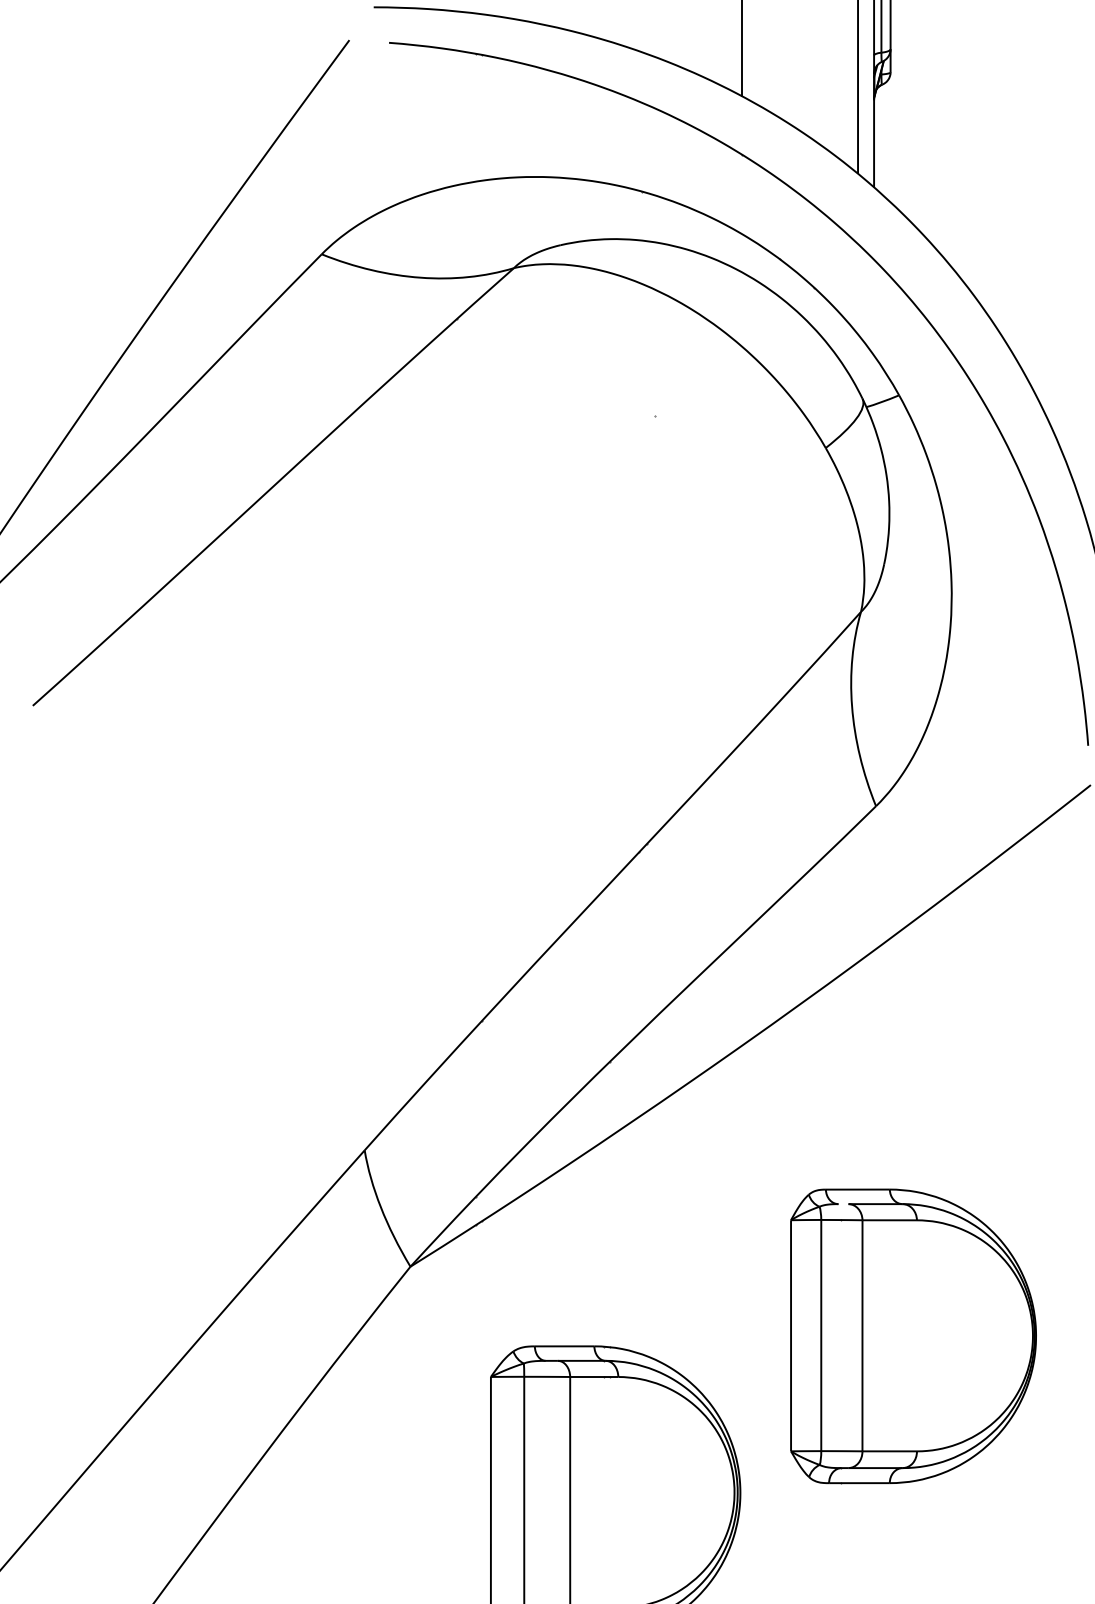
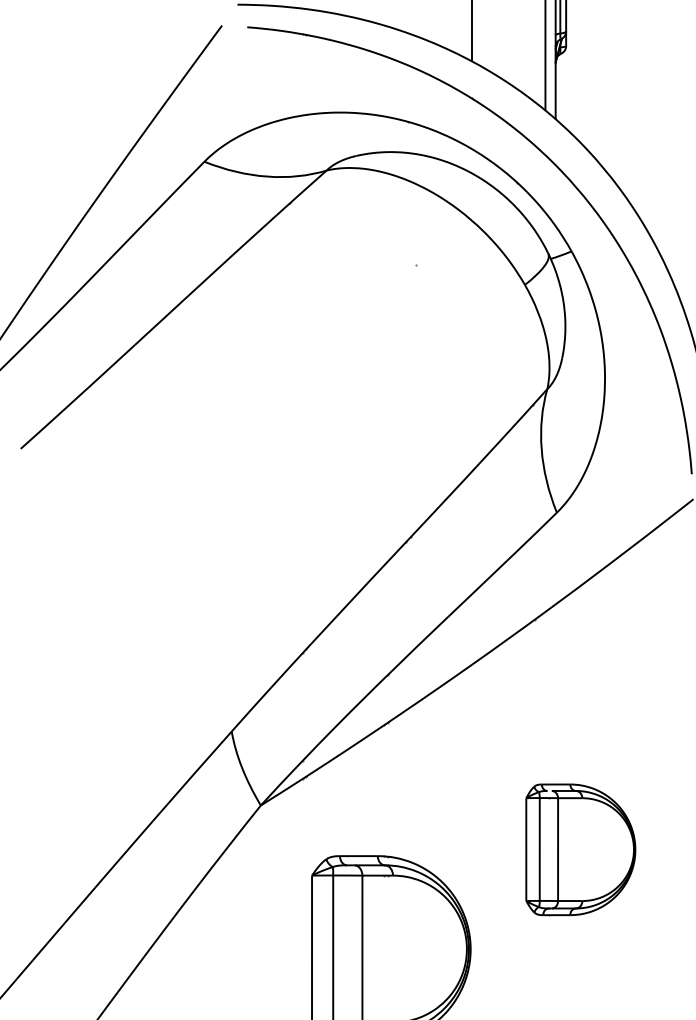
part: (913, 1335) -> (580, 849), size x0.7

